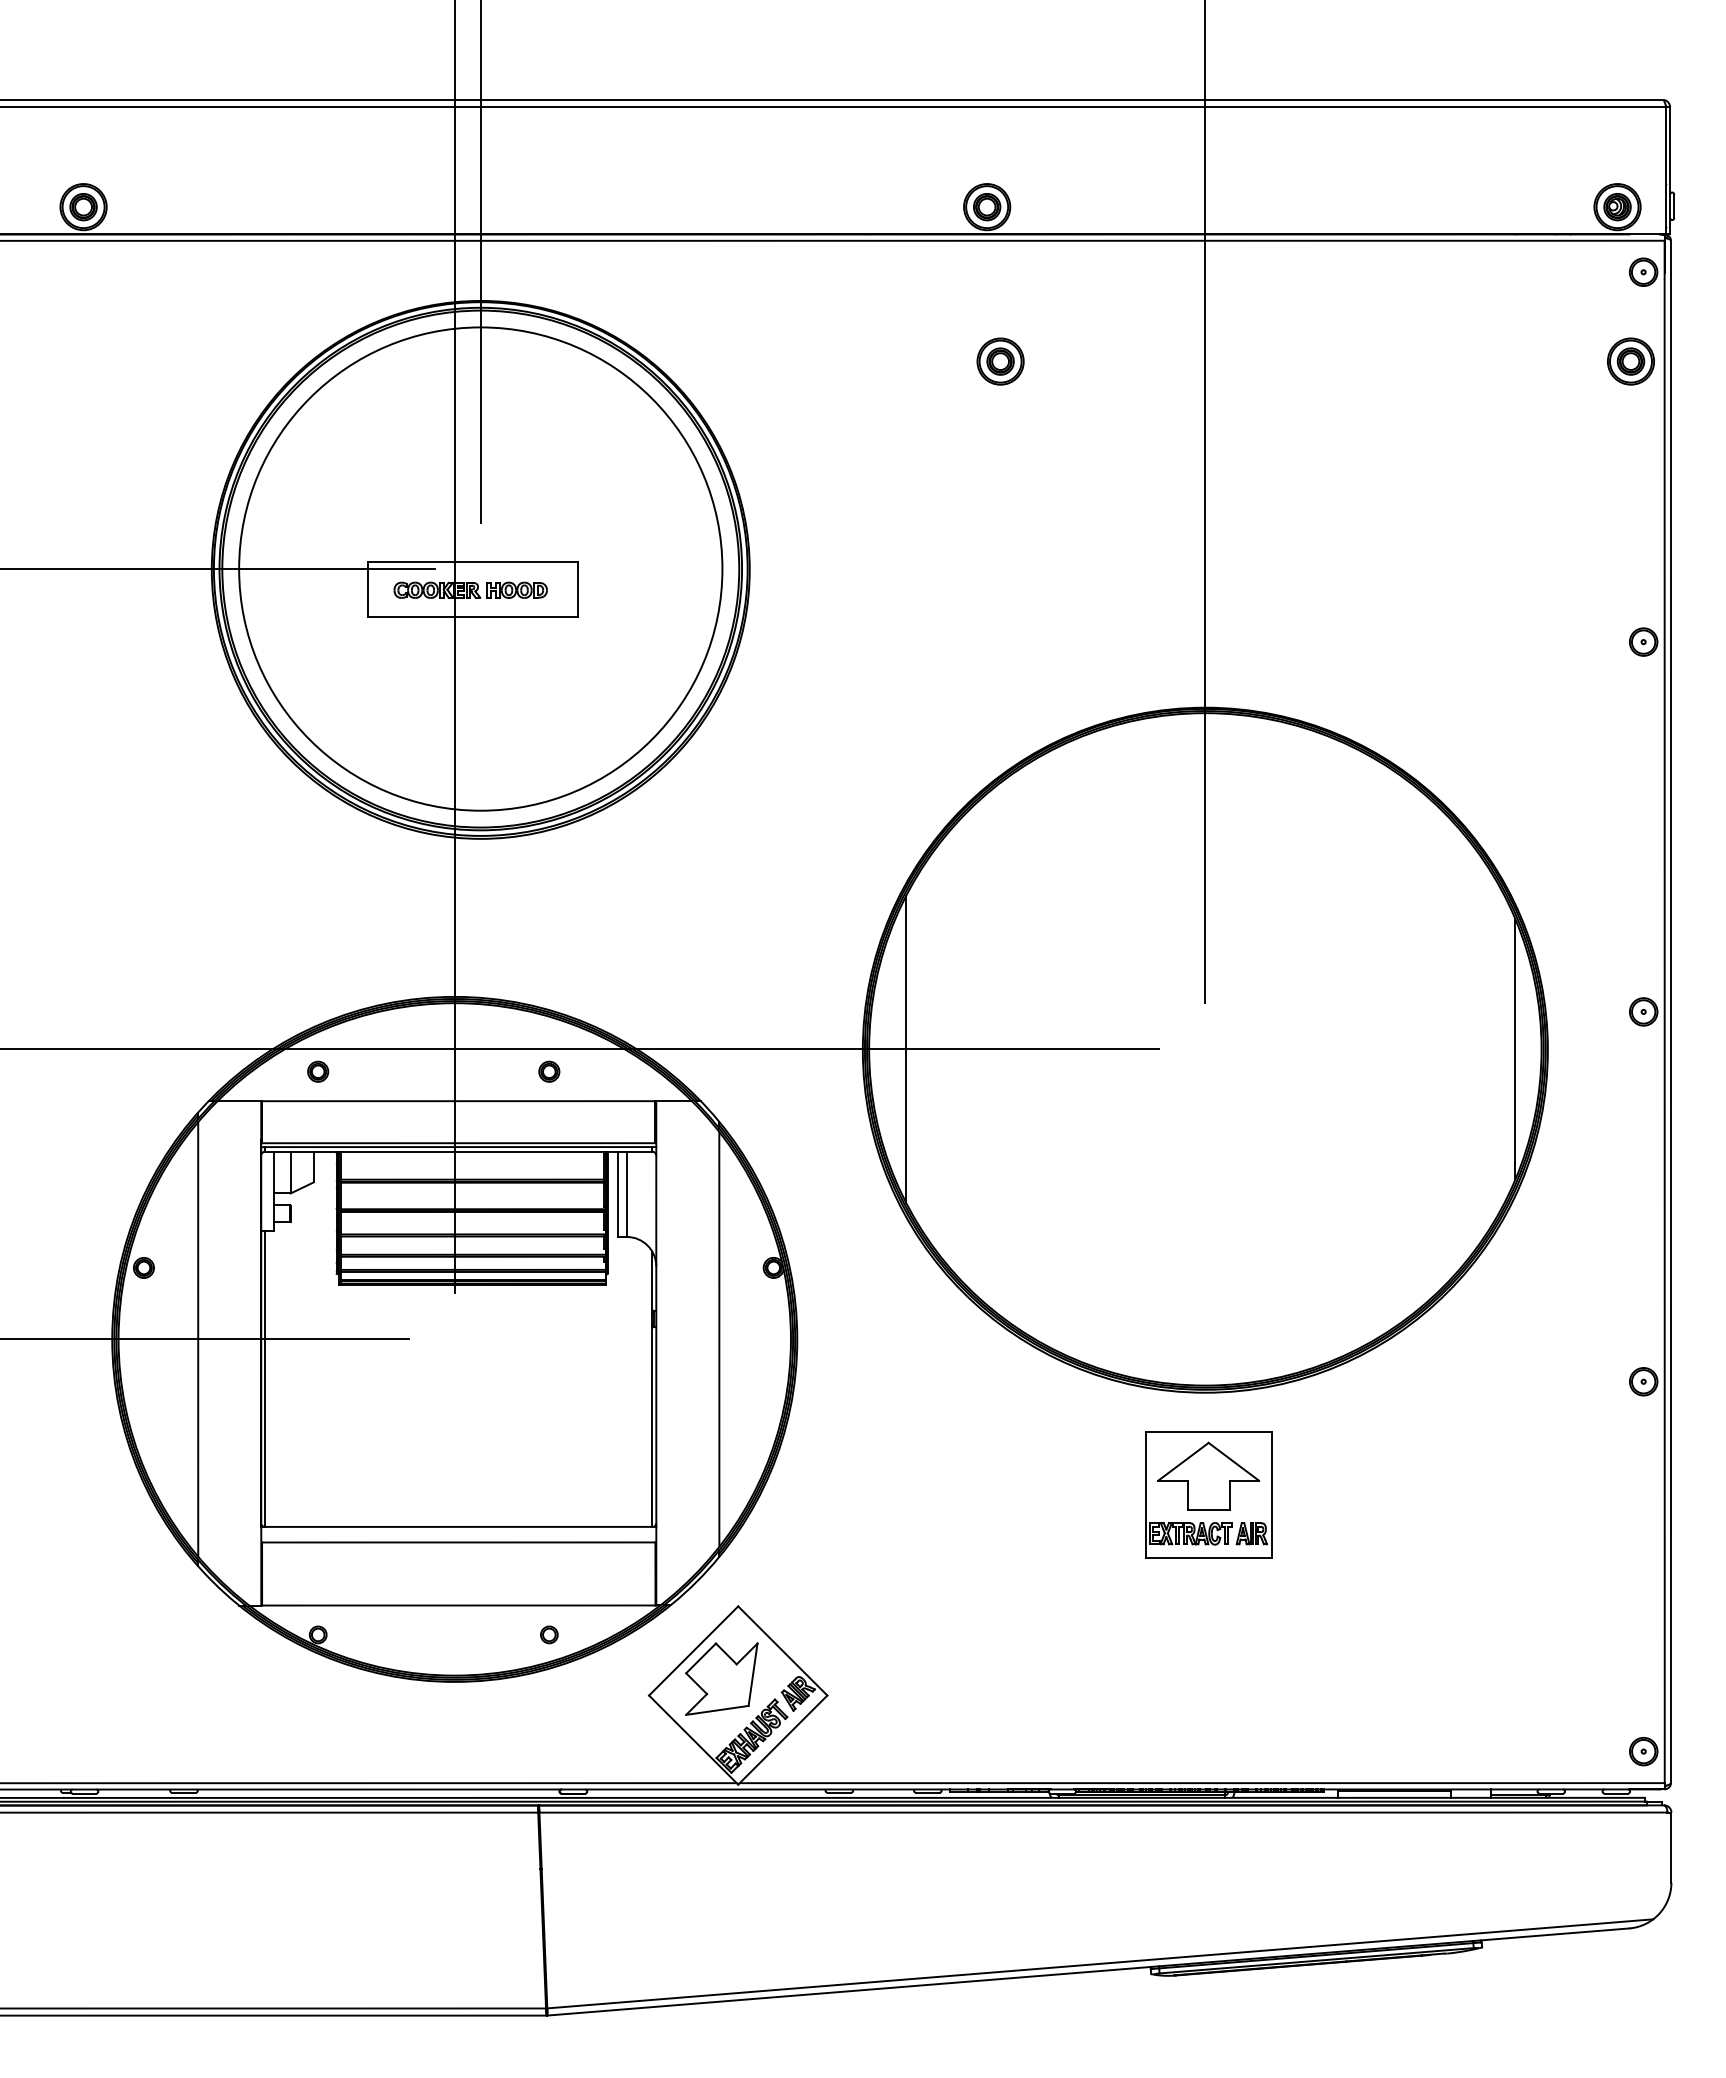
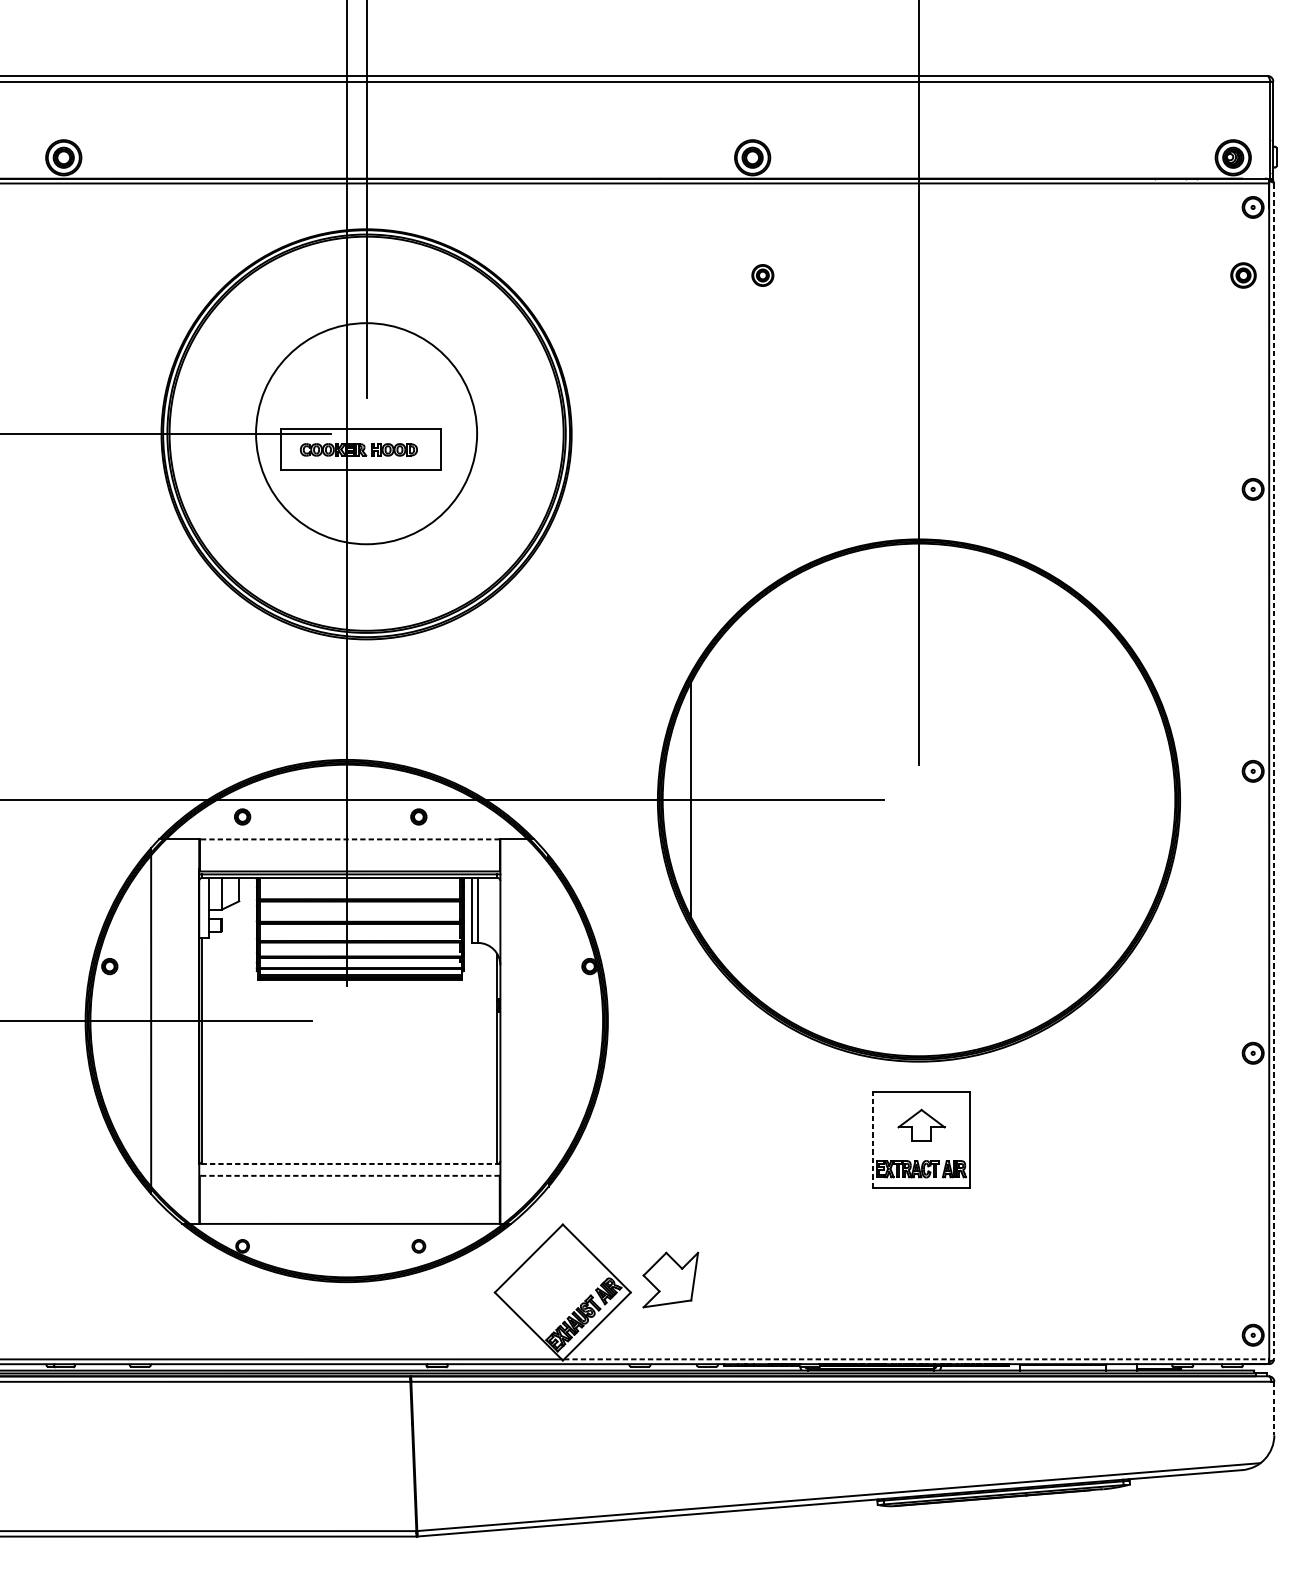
part: (1000, 361) -> (762, 275), size x0.6
part: (1630, 361) -> (1243, 275), size x0.7
circle: (480, 568) -> (366, 433), size x0.6
line: (1670, 1012) -> (1273, 771), solid -> dashed
line: (1515, 1049) -> (1155, 800), removed
line: (458, 1101) -> (349, 839), solid -> dashed
line: (719, 1338) -> (548, 1020), removed
part: (1208, 1475) -> (921, 1124), size x0.6
line: (1145, 1494) -> (873, 1139), solid -> dashed
line: (458, 1526) -> (349, 1163), solid -> dashed
line: (458, 1542) -> (349, 1175), solid -> dashed
part: (721, 1678) -> (670, 1279), moved
line: (1202, 1783) -> (916, 1359), solid -> dashed
line: (1671, 1848) -> (1274, 1409), solid -> dashed

